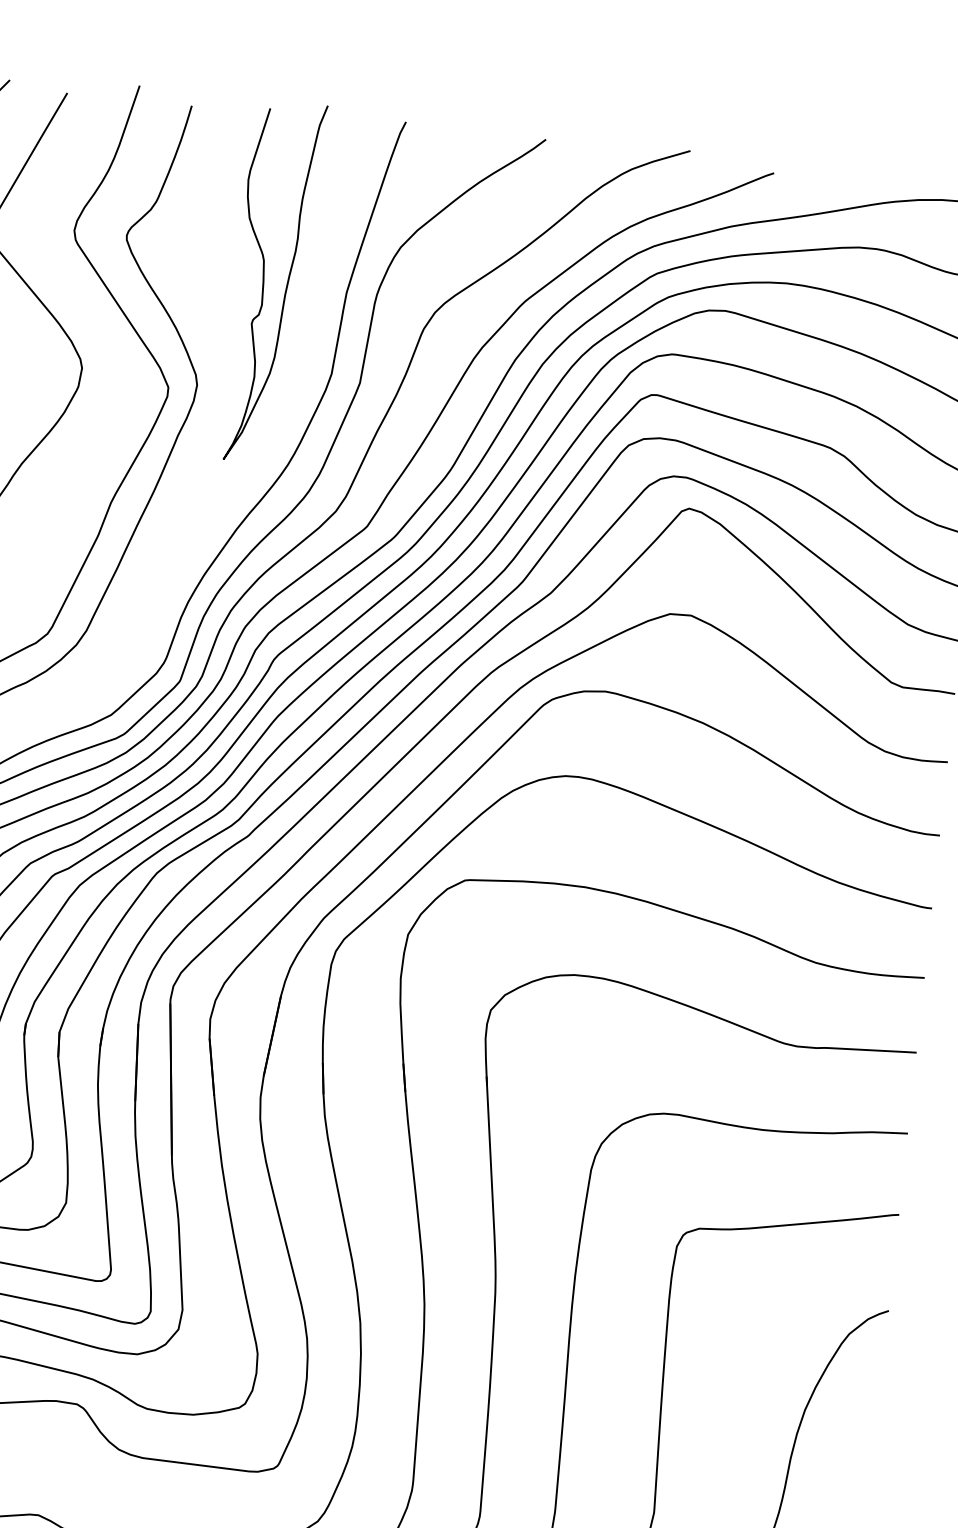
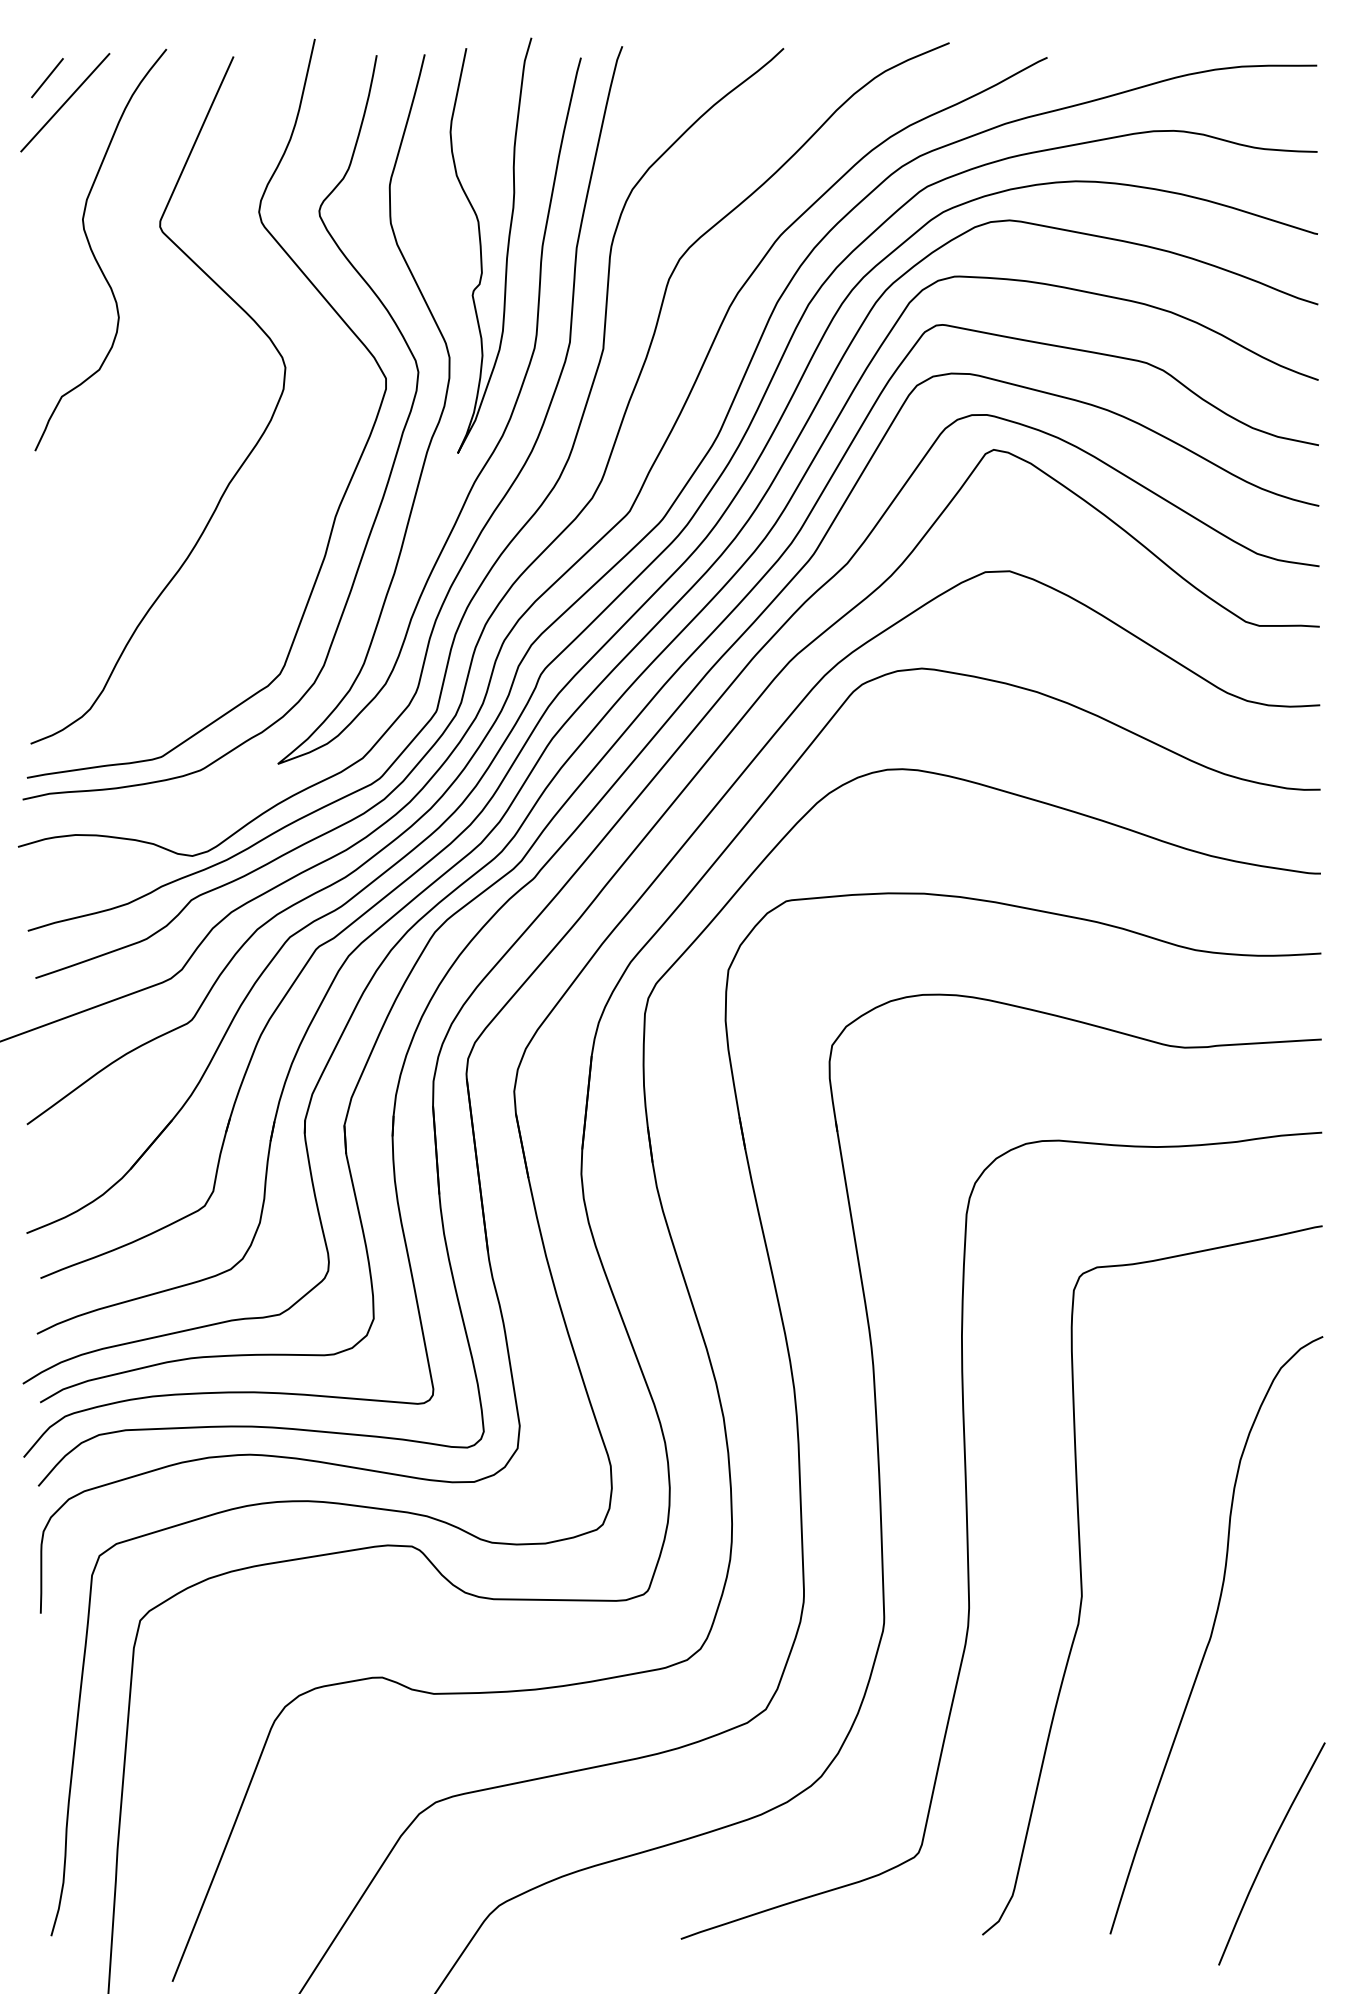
curve: (212, 424) -> (440, 414), added

